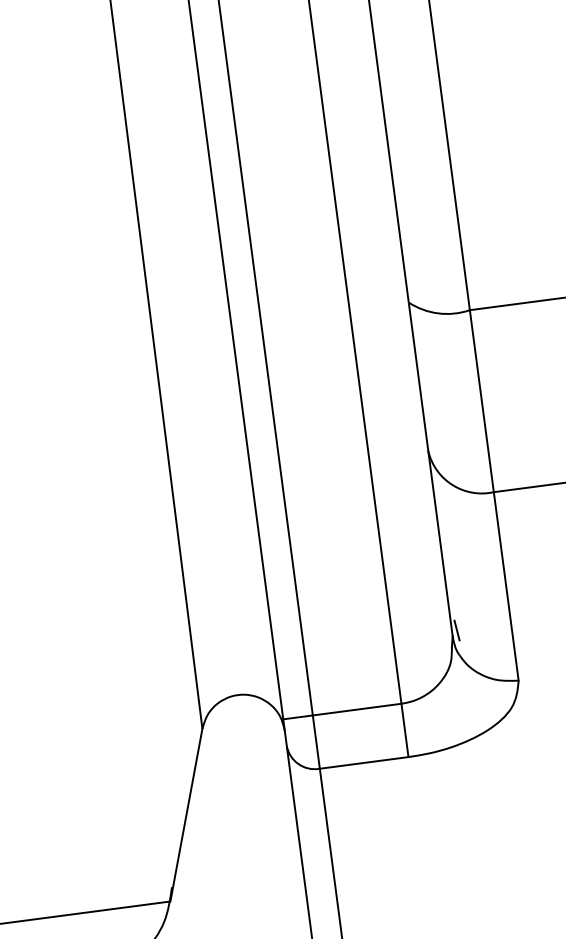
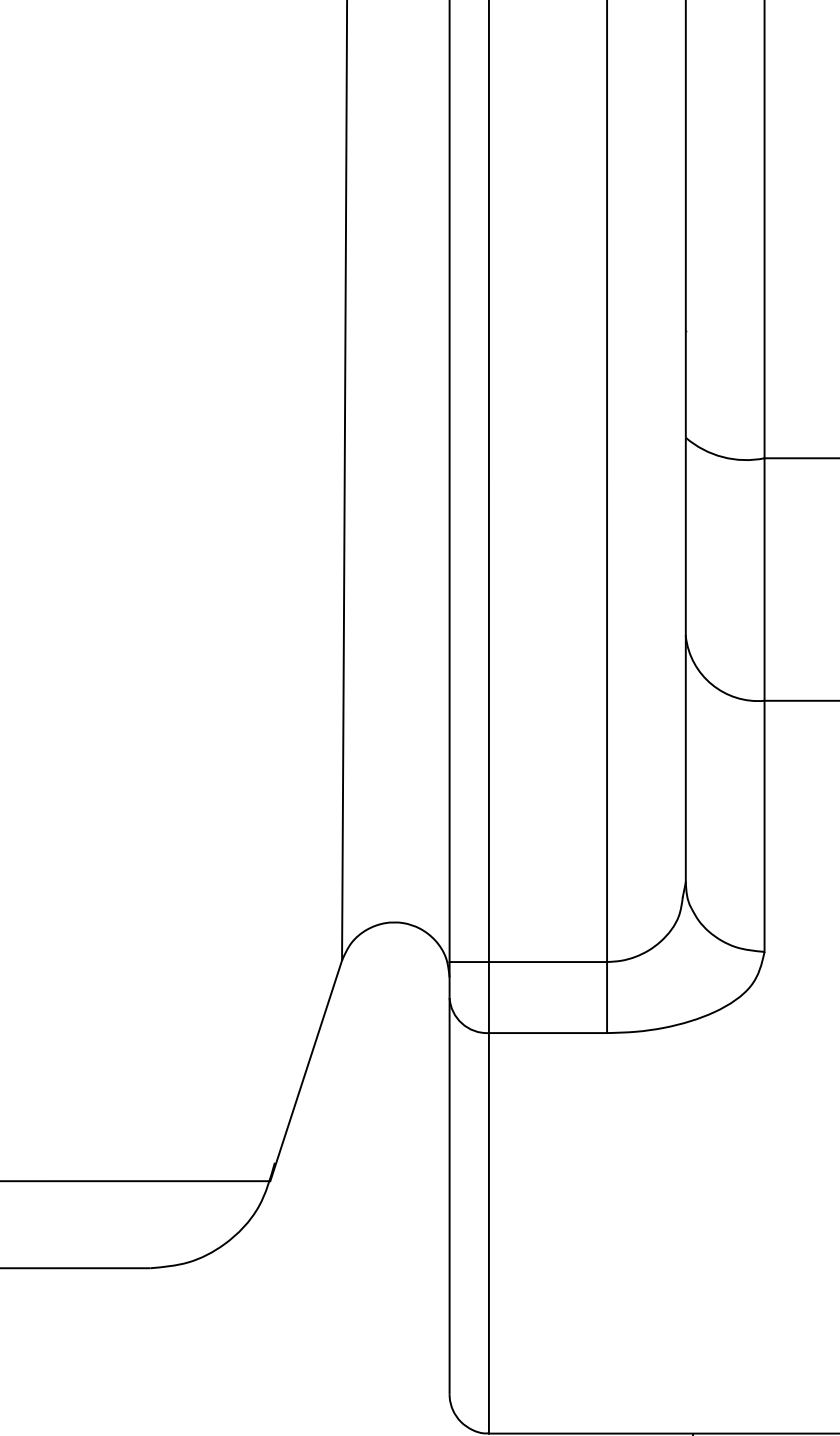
line: (457, 630) -> (692, 875), removed

